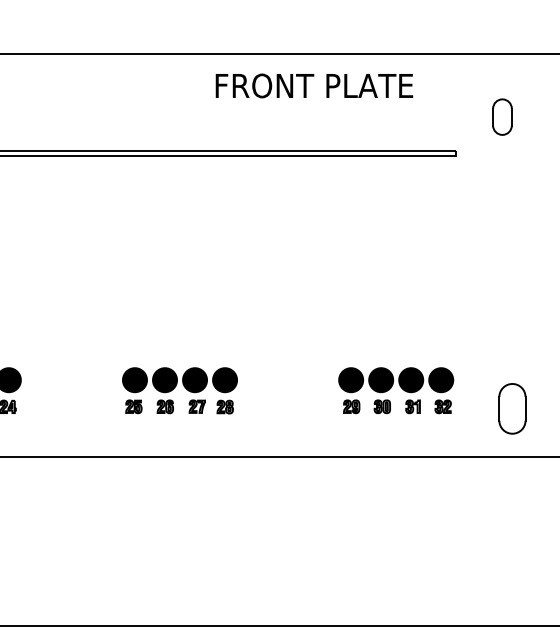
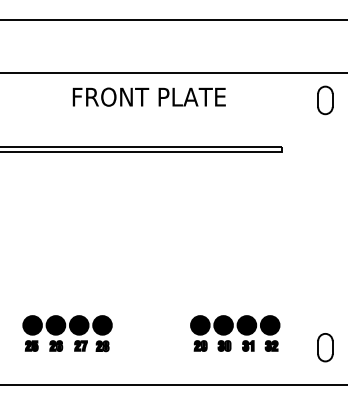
text: (314, 85) -> (149, 96), moved
part: (502, 116) -> (325, 99), moved
part: (512, 408) -> (325, 347), size x0.71

